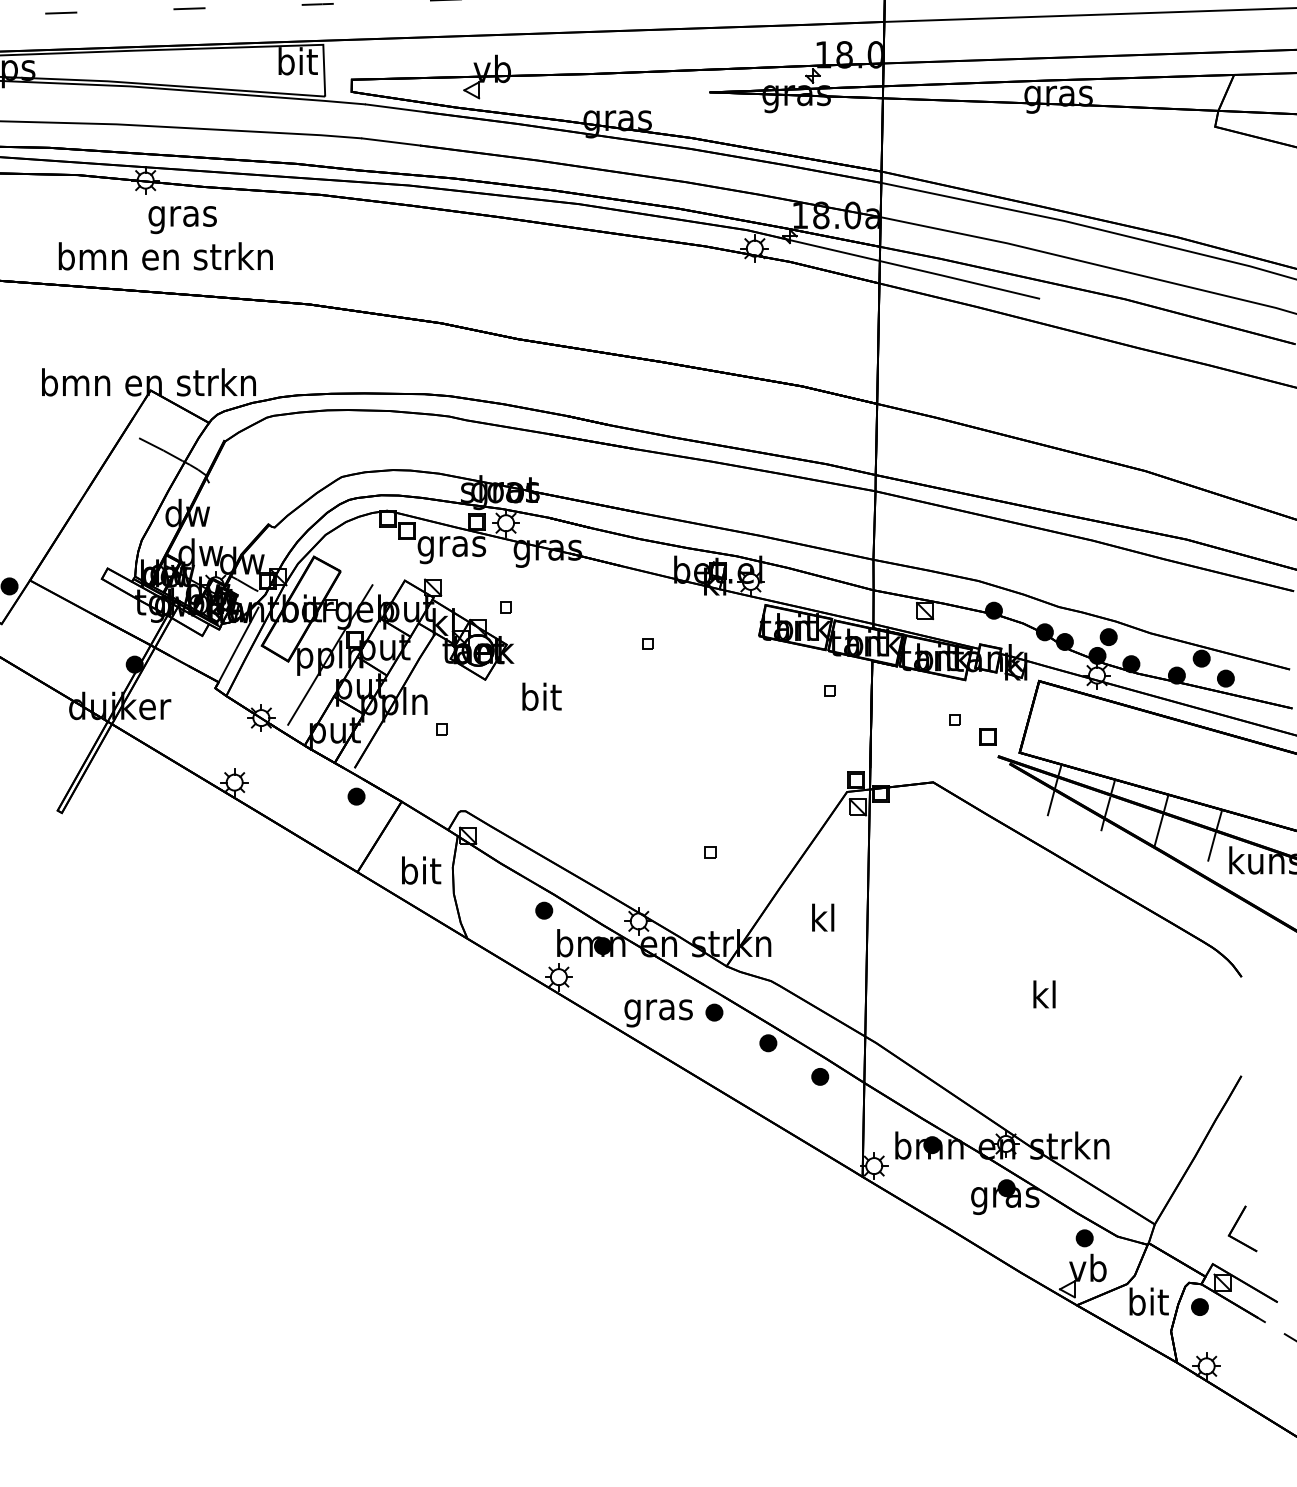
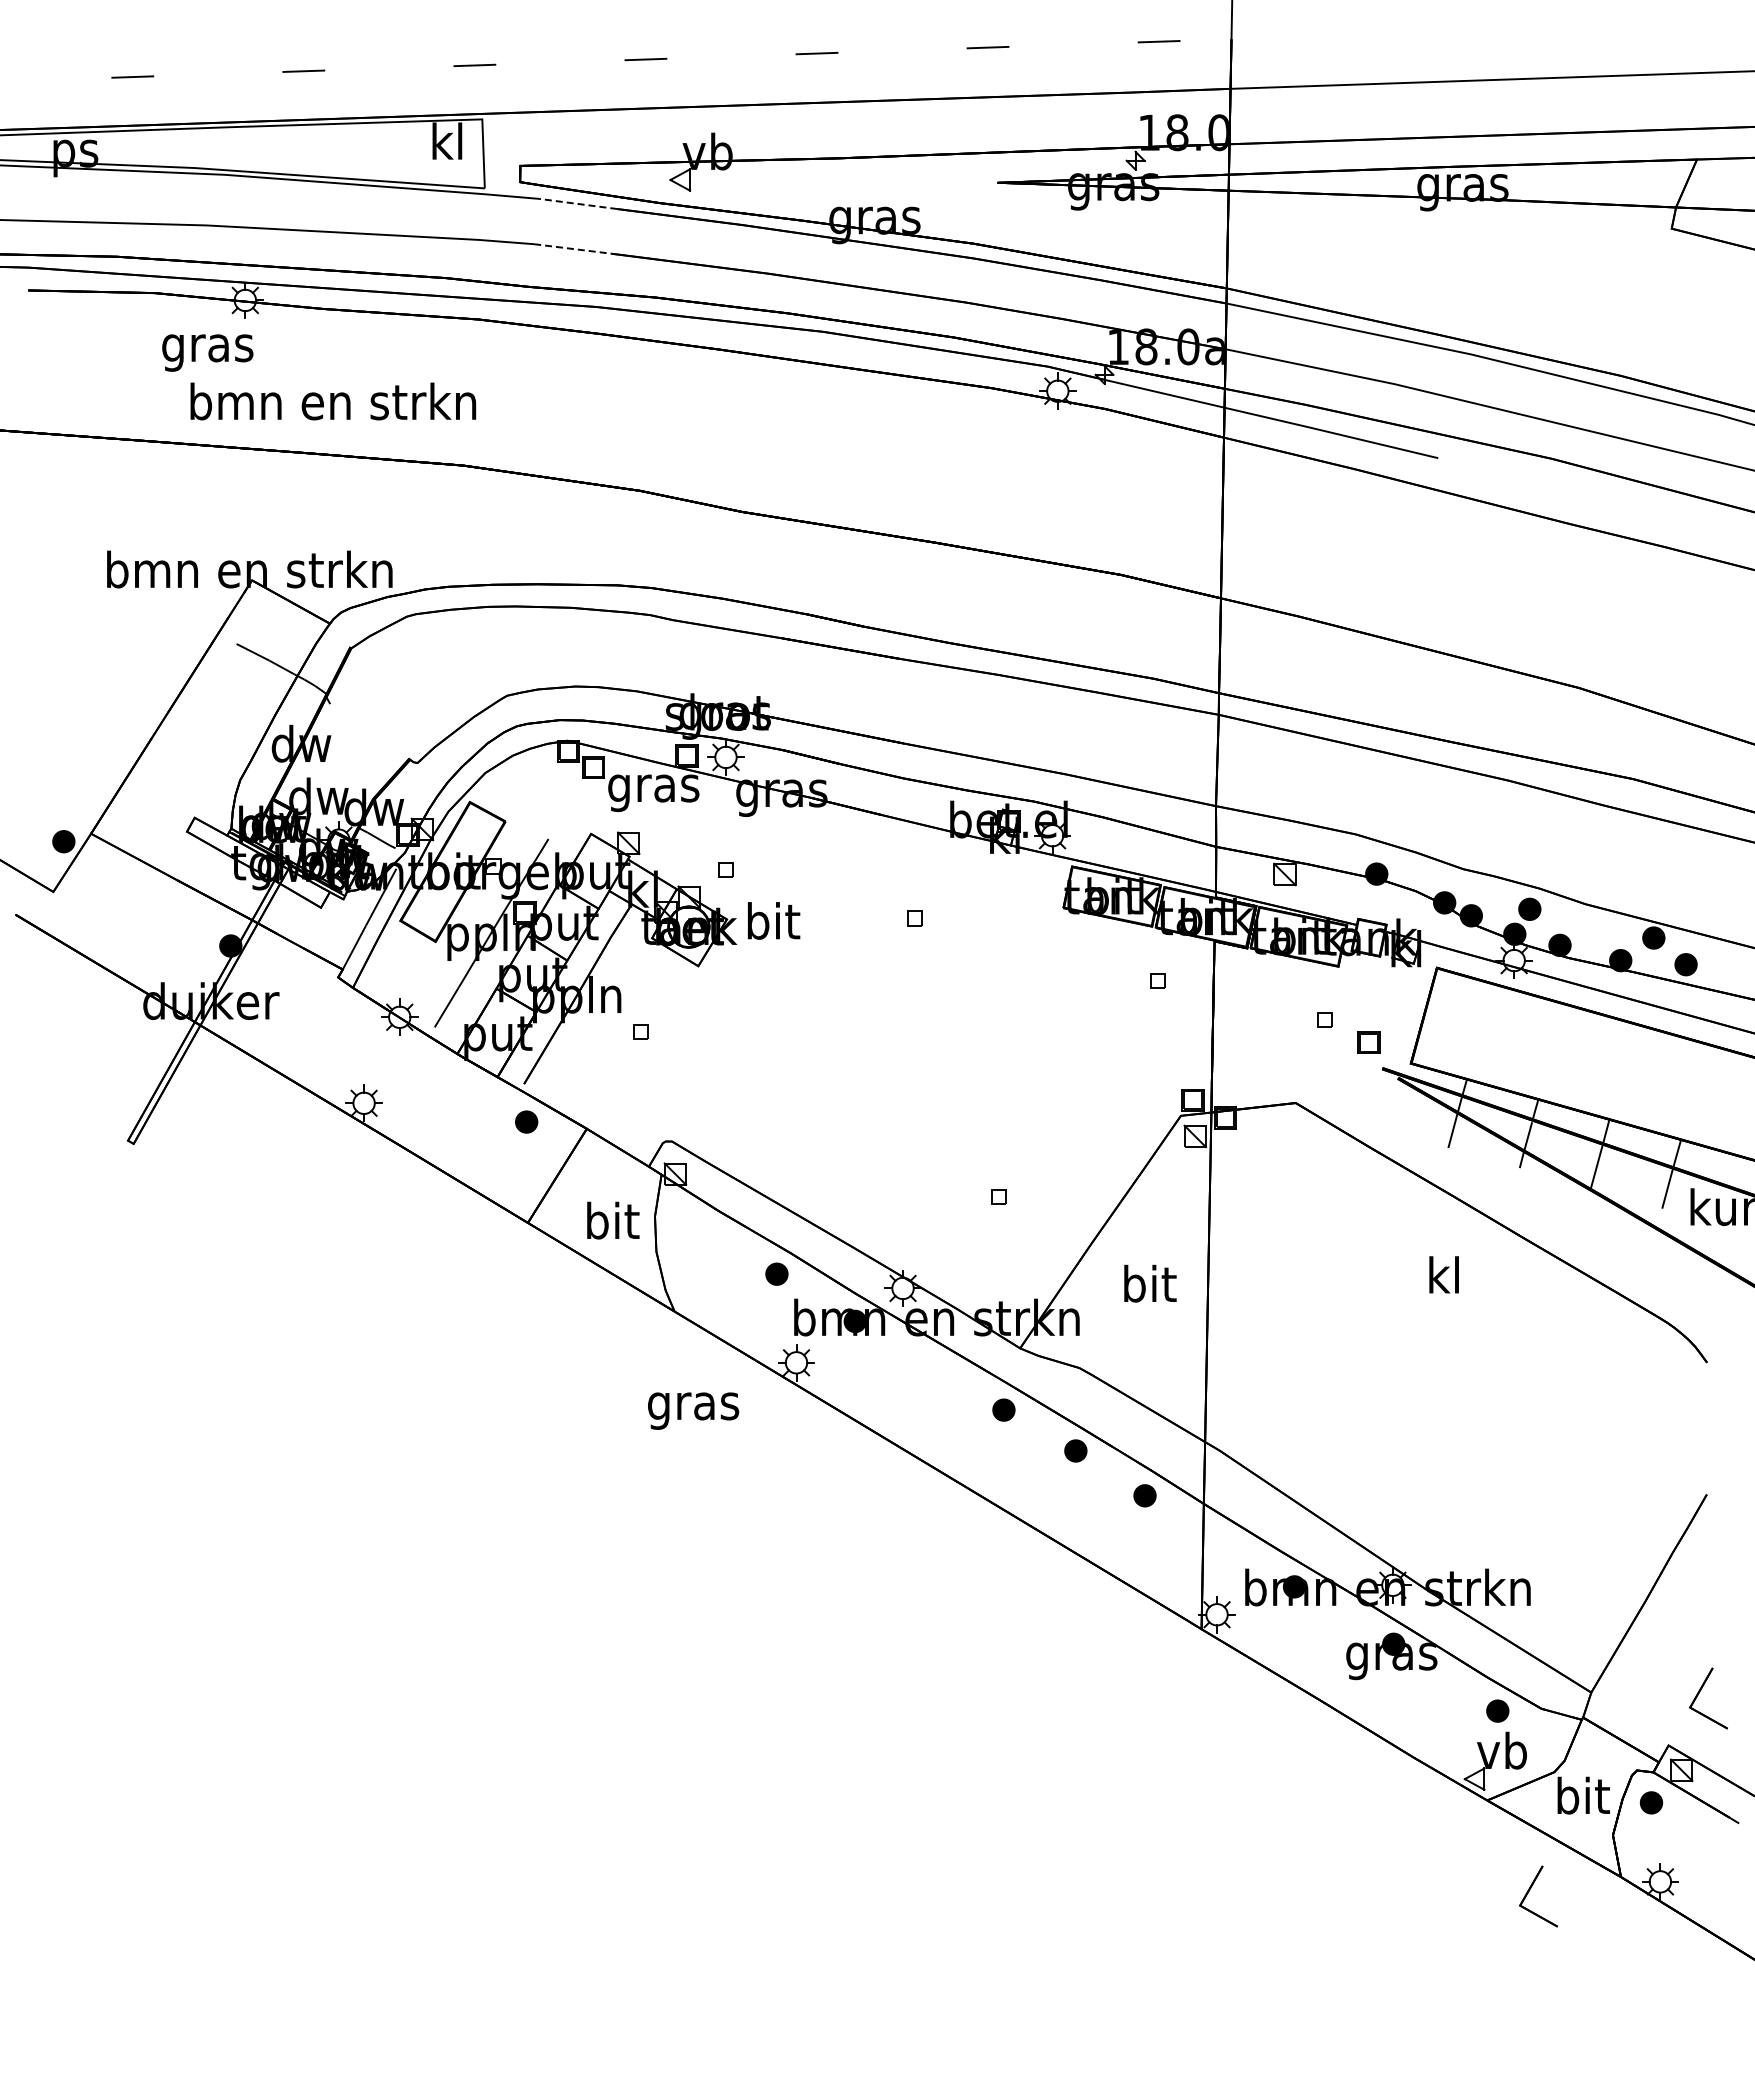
text: (297, 61) -> (448, 141), bit -> kl
line: (394, 107) -> (577, 203), solid -> dashed
line: (390, 141) -> (572, 248), solid -> dashed
text: (182, 219) -> (207, 352), moved
text: (166, 256) -> (333, 401), moved
text: (542, 696) -> (774, 920), moved
text: (824, 917) -> (1150, 1283), kl -> bit
text: (1044, 994) -> (1443, 1274), moved
text: (658, 1012) -> (693, 1410), moved
part: (1108, 1373) -> (1529, 1891), added

